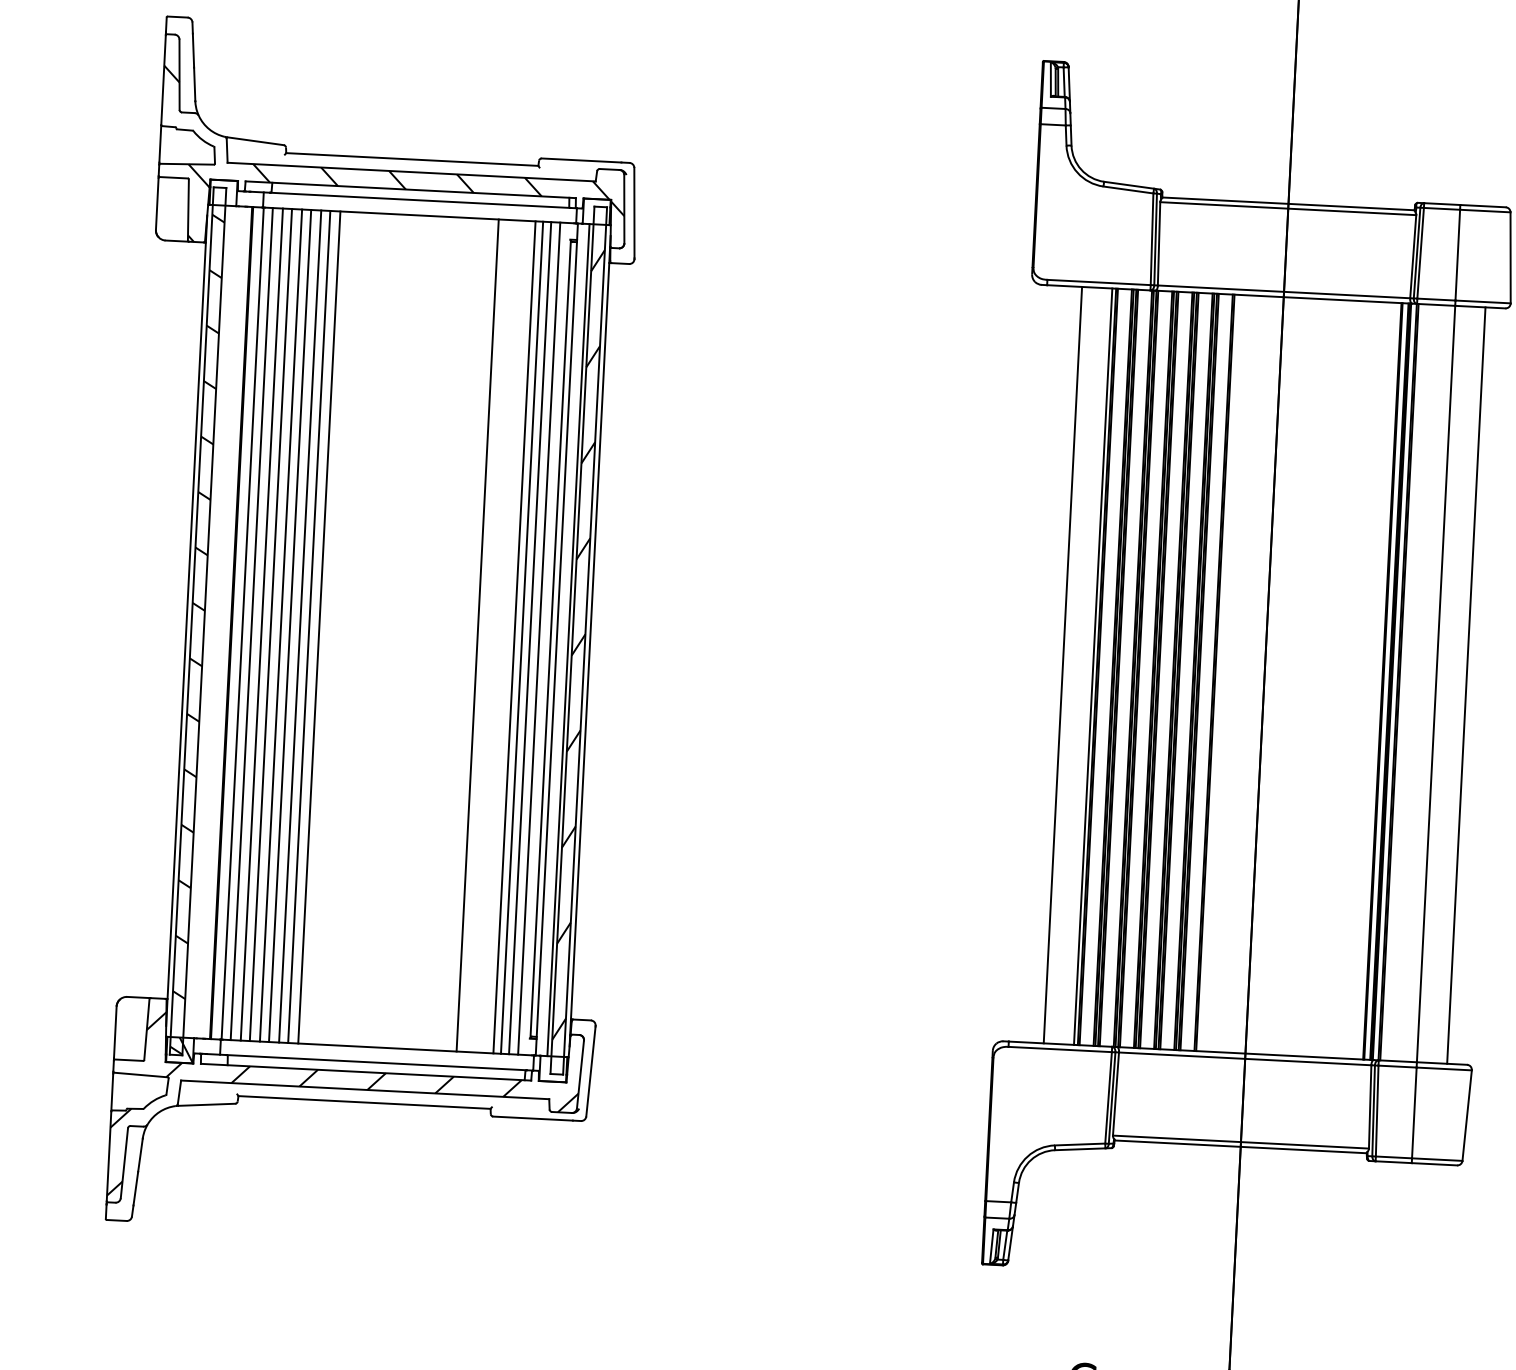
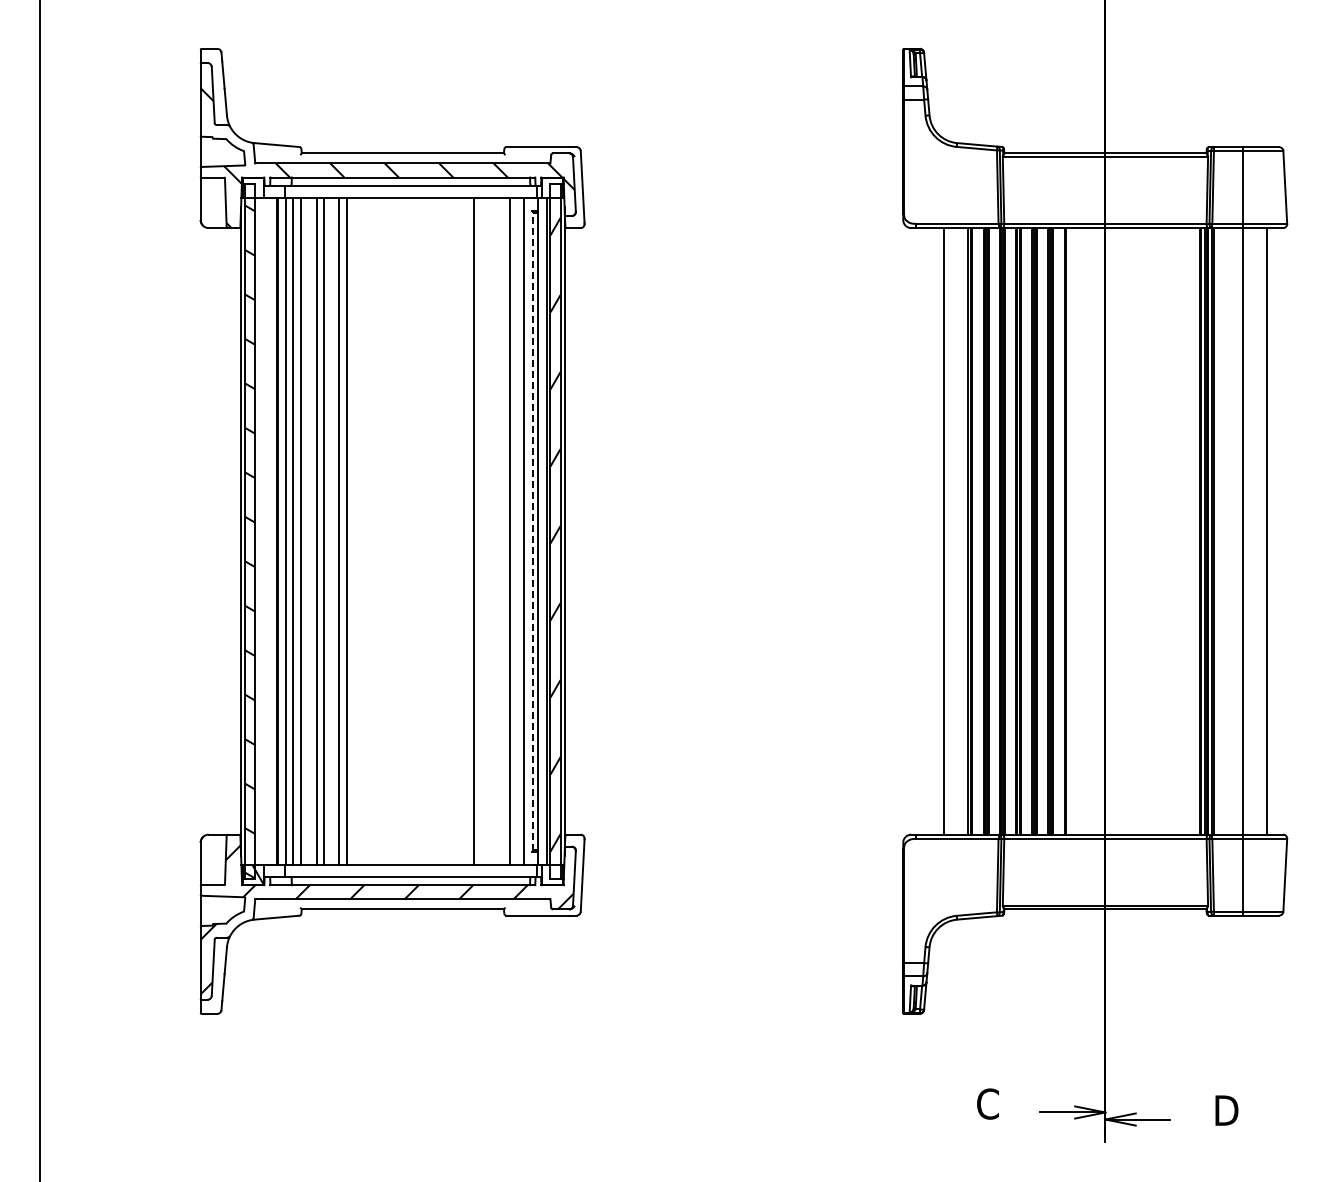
line: (270, 623) -> (308, 530), removed
line: (300, 625) -> (332, 530), removed
line: (513, 636) -> (503, 530), removed
line: (530, 637) -> (516, 530), removed
line: (550, 639) -> (532, 531), solid -> dashed

